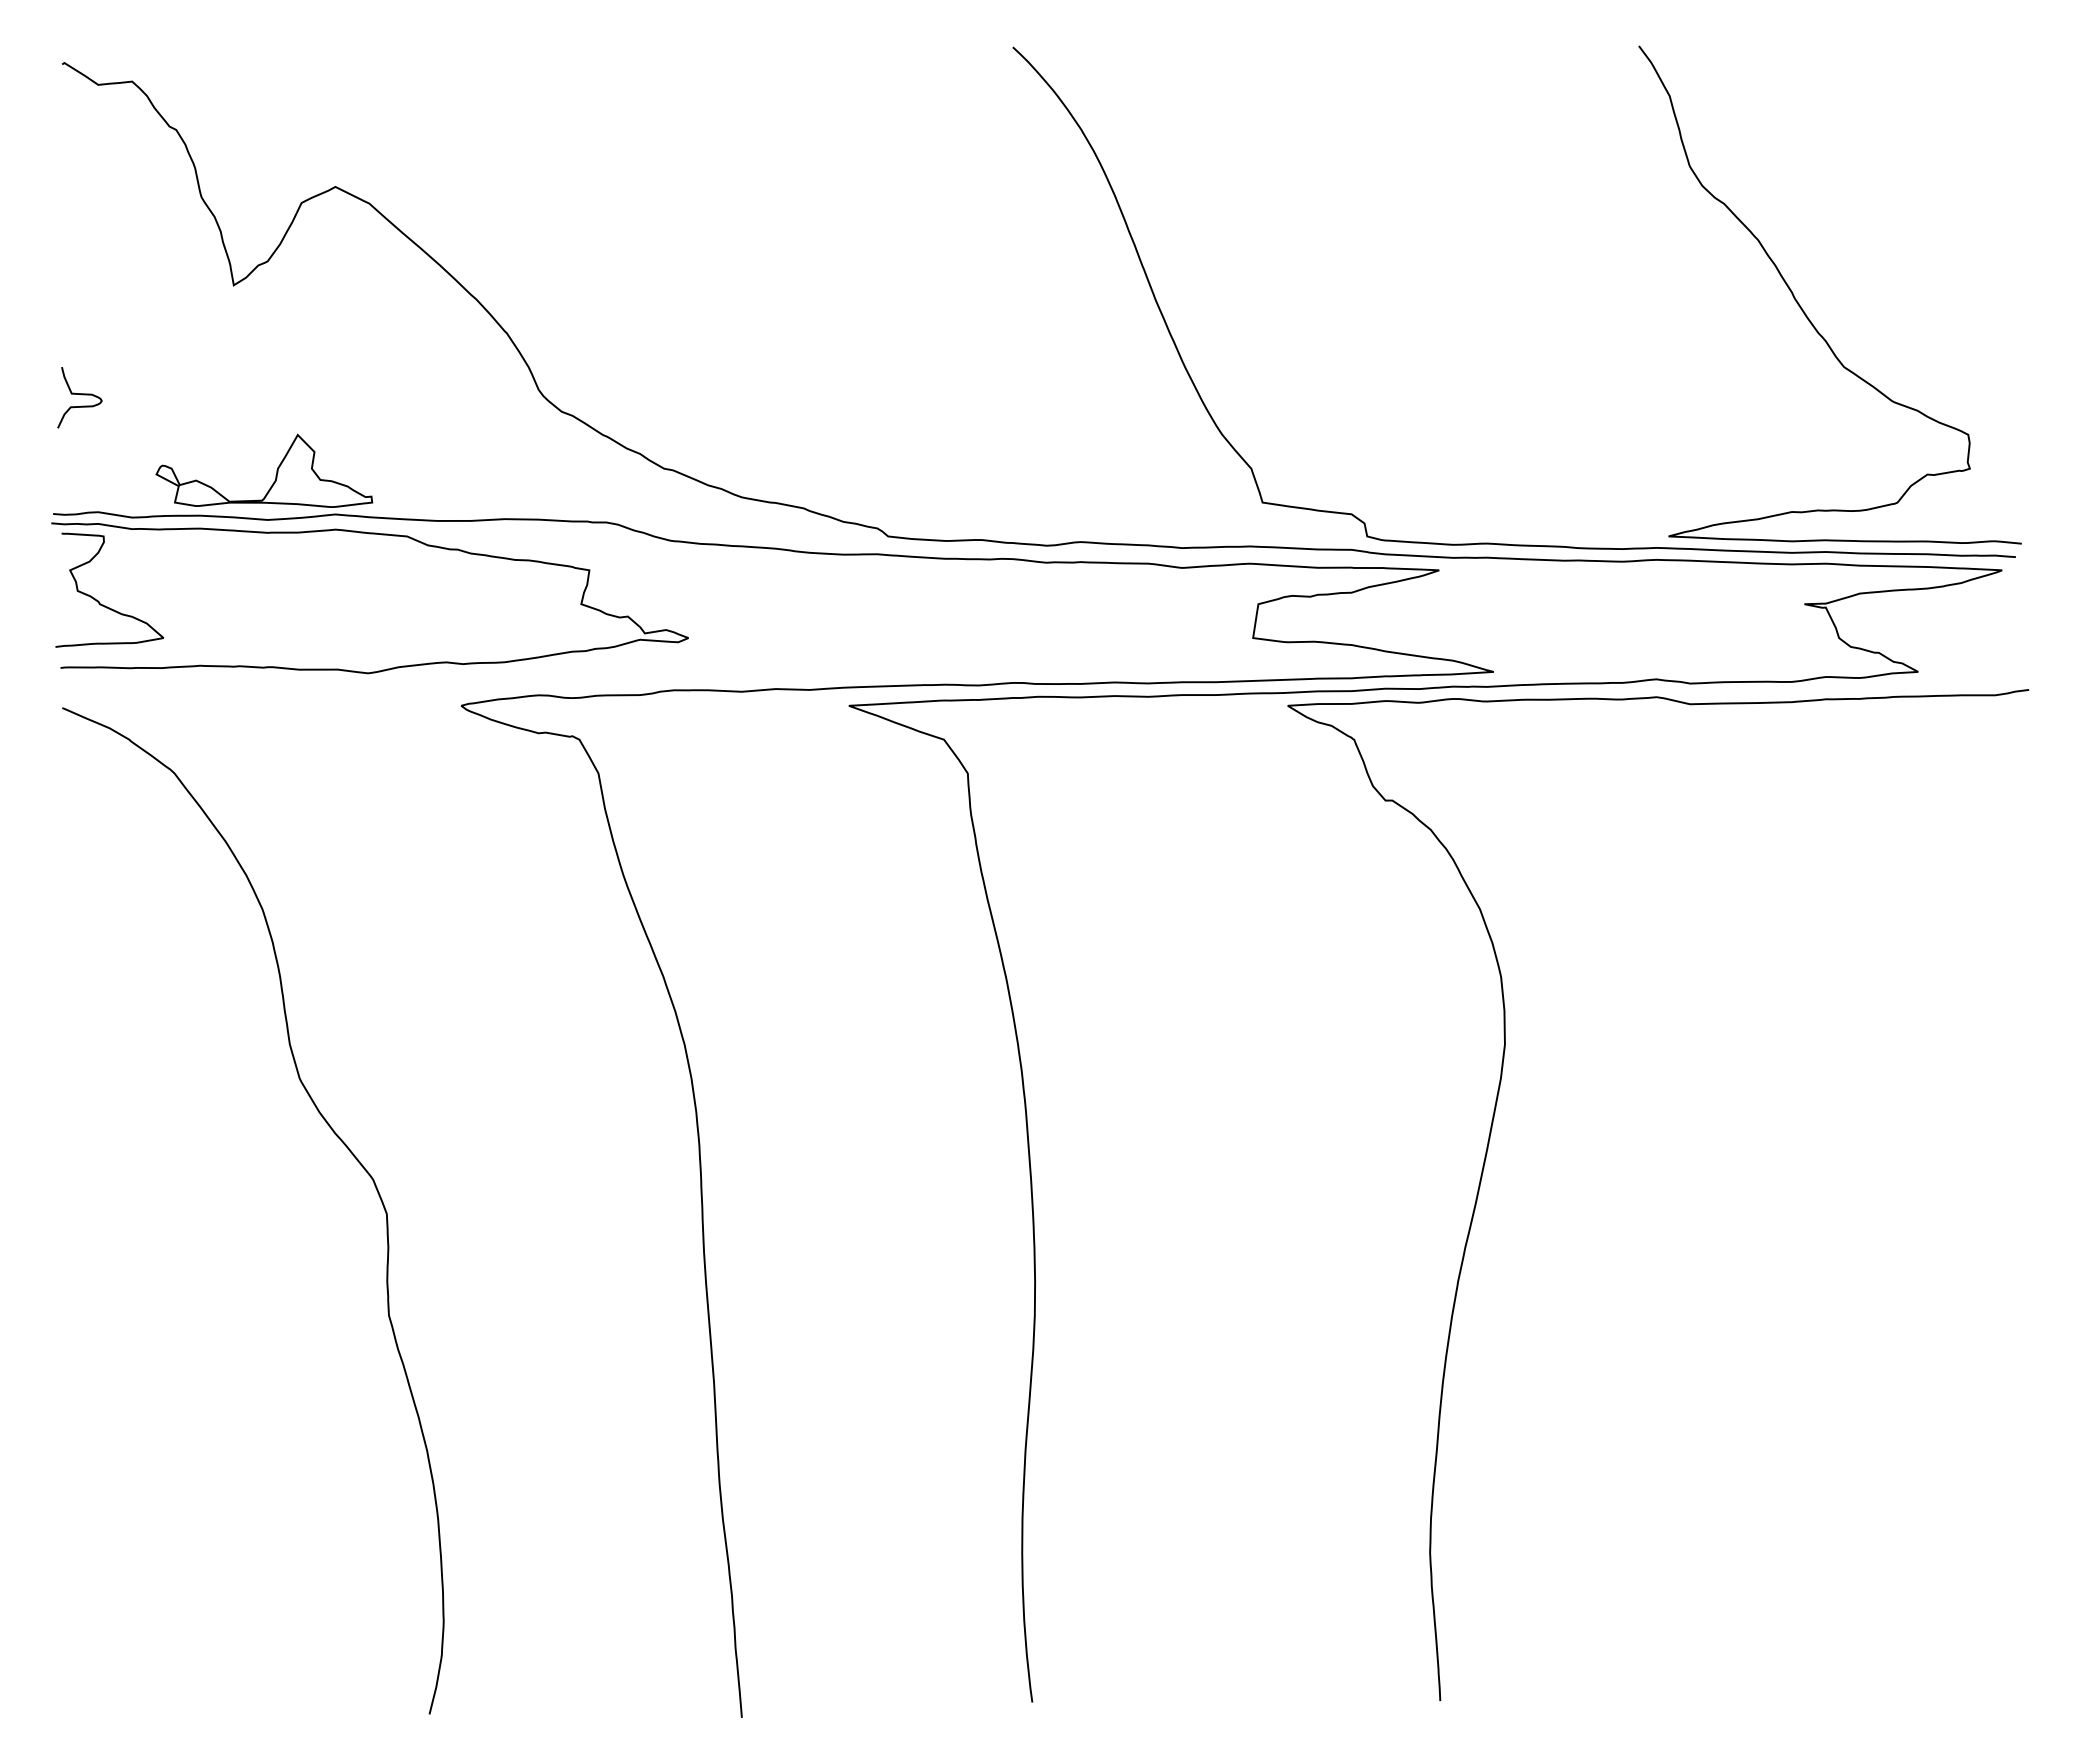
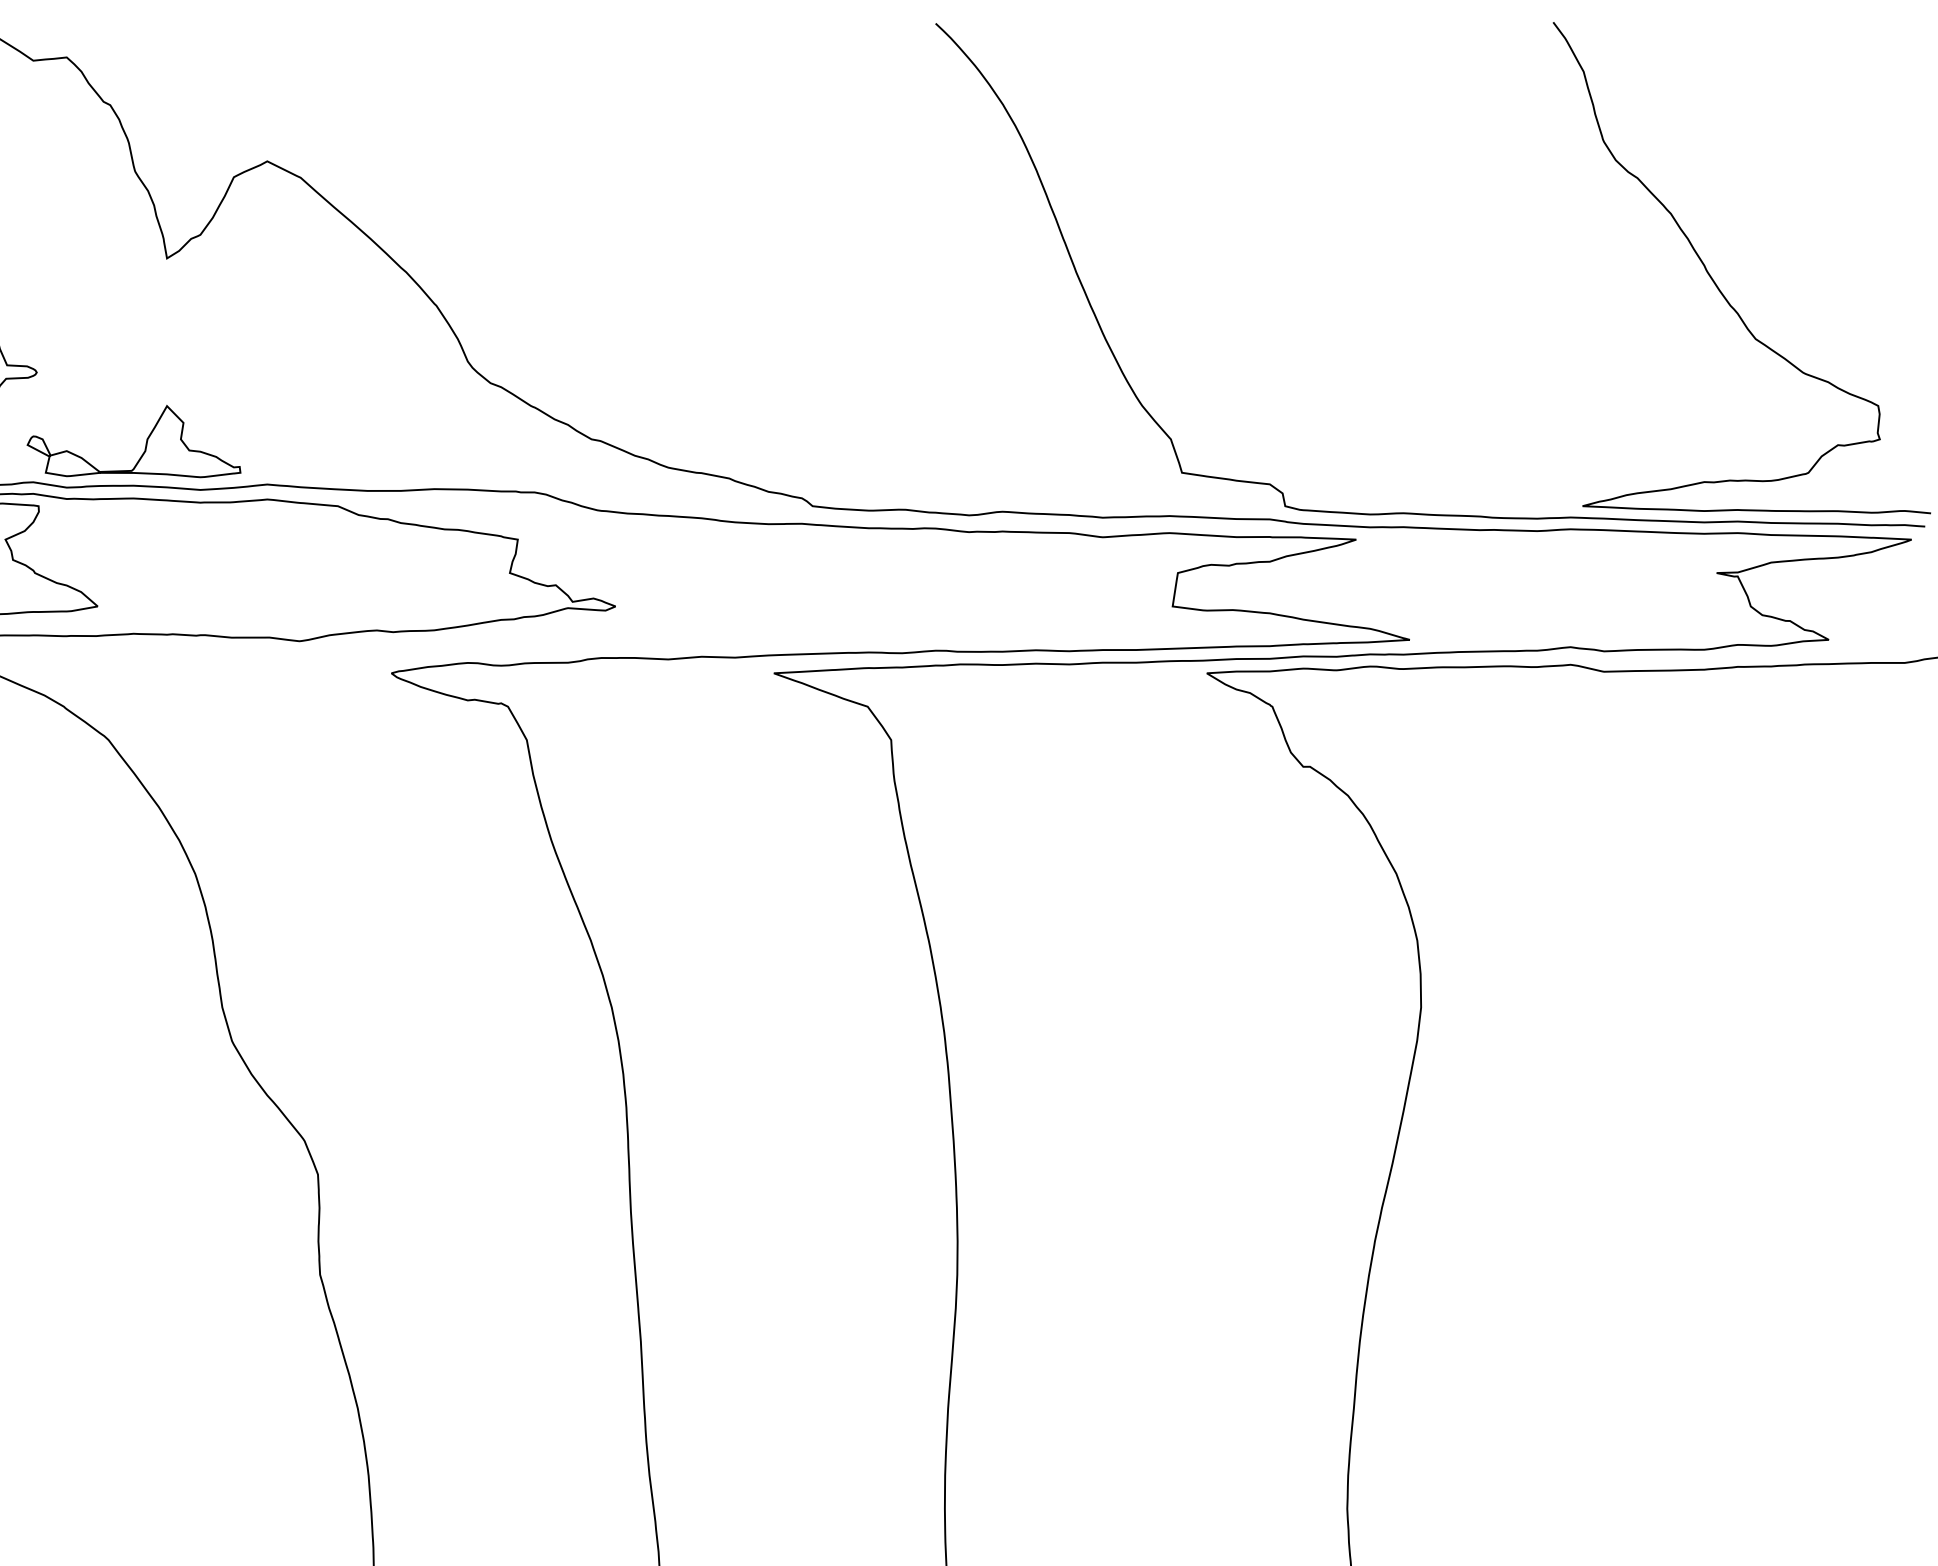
part: (276, 470) -> (146, 441), moved

